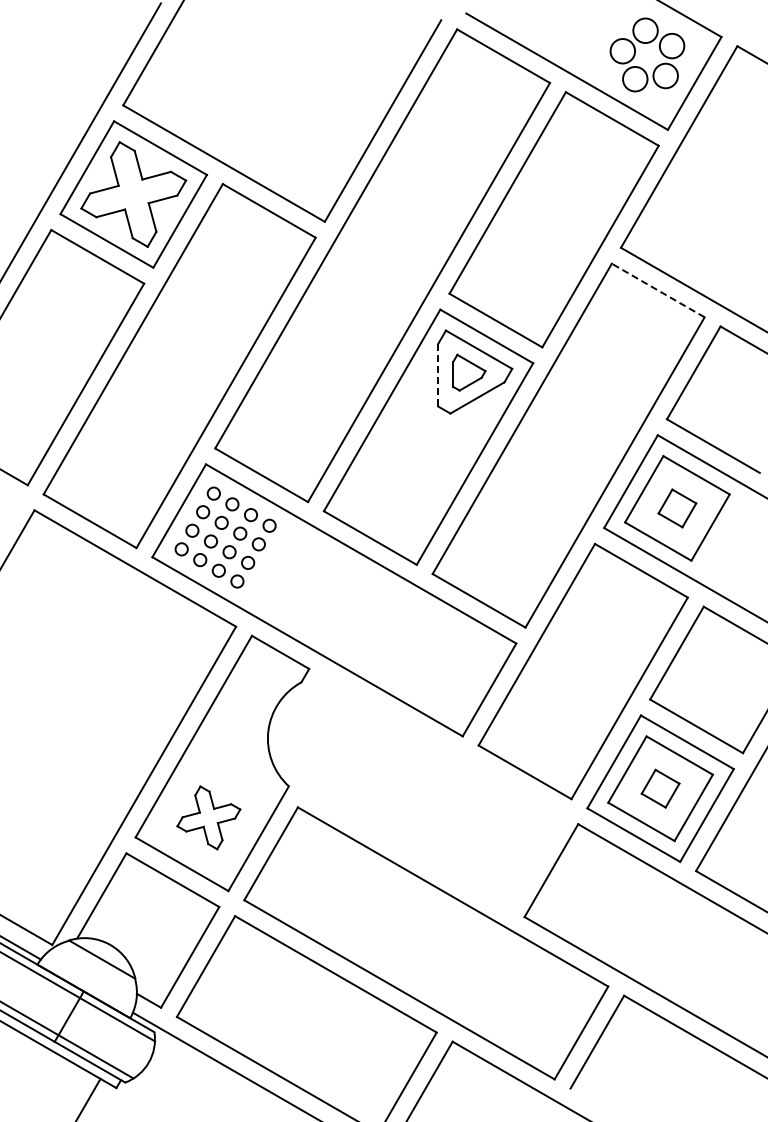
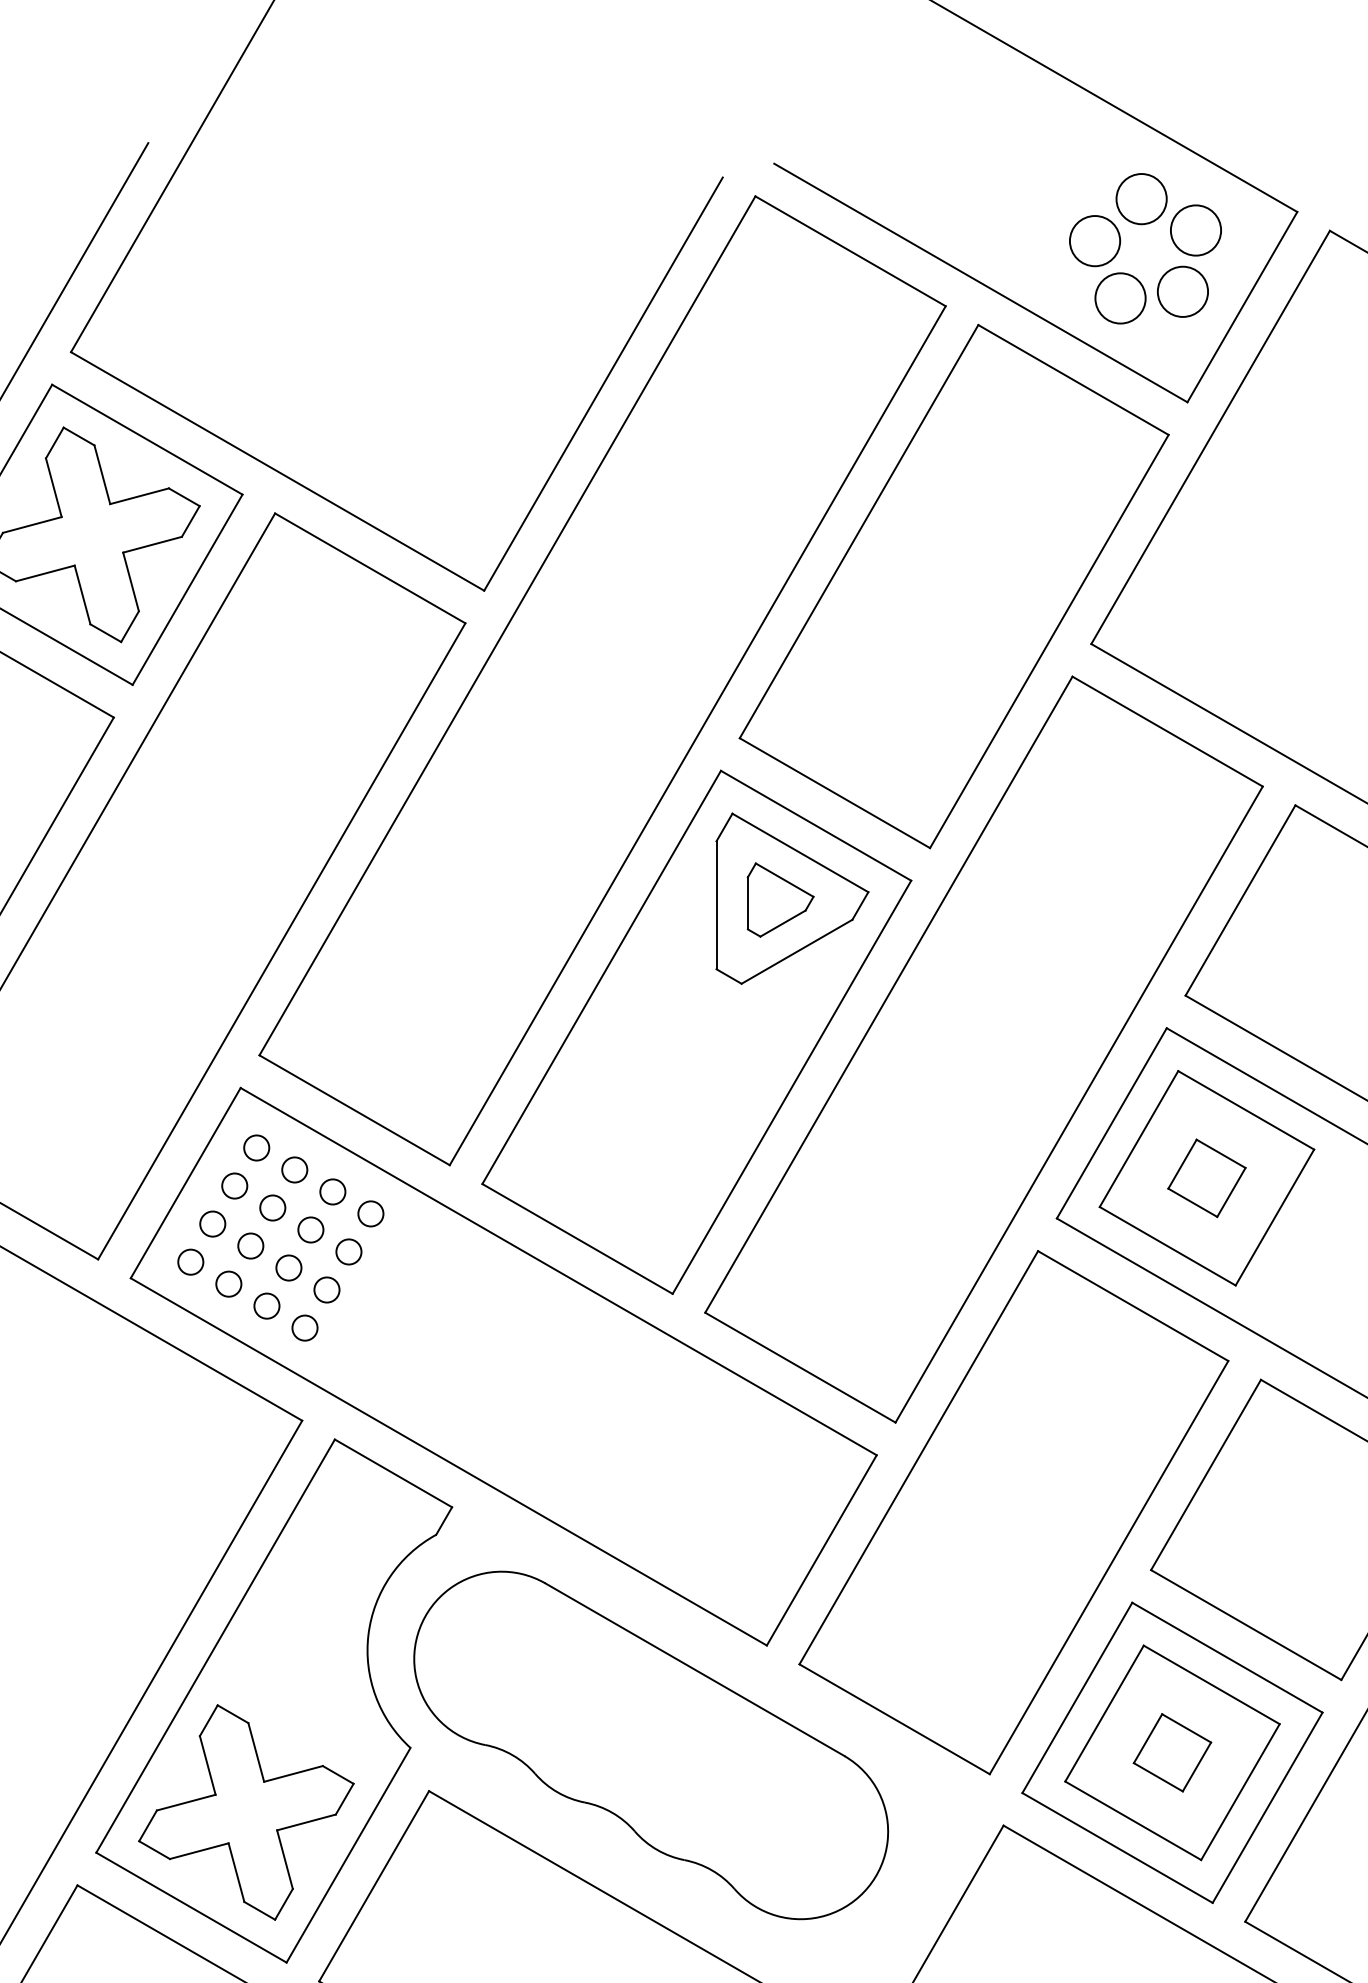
line: (658, 290) -> (1168, 731), dashed -> solid
line: (438, 375) -> (717, 905), dashed -> solid
part: (405, 784) -> (649, 1744), added
part: (208, 817) -> (245, 1811), size x1.67

